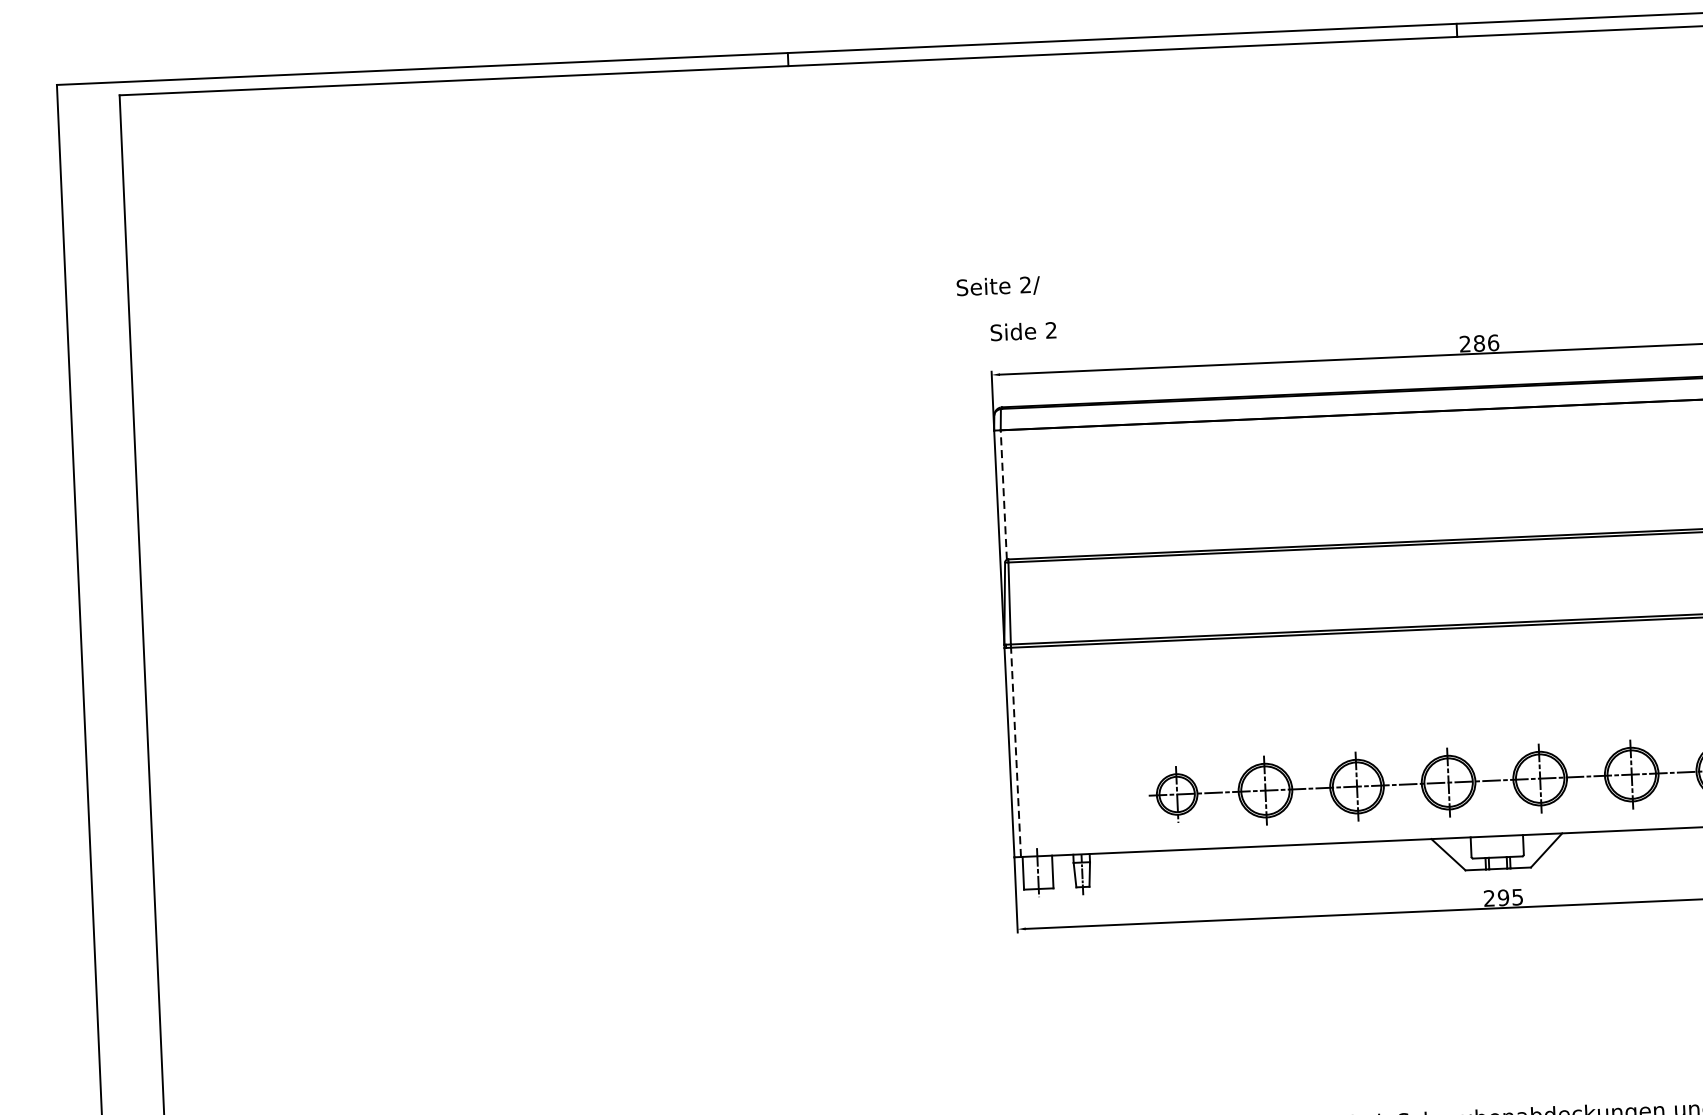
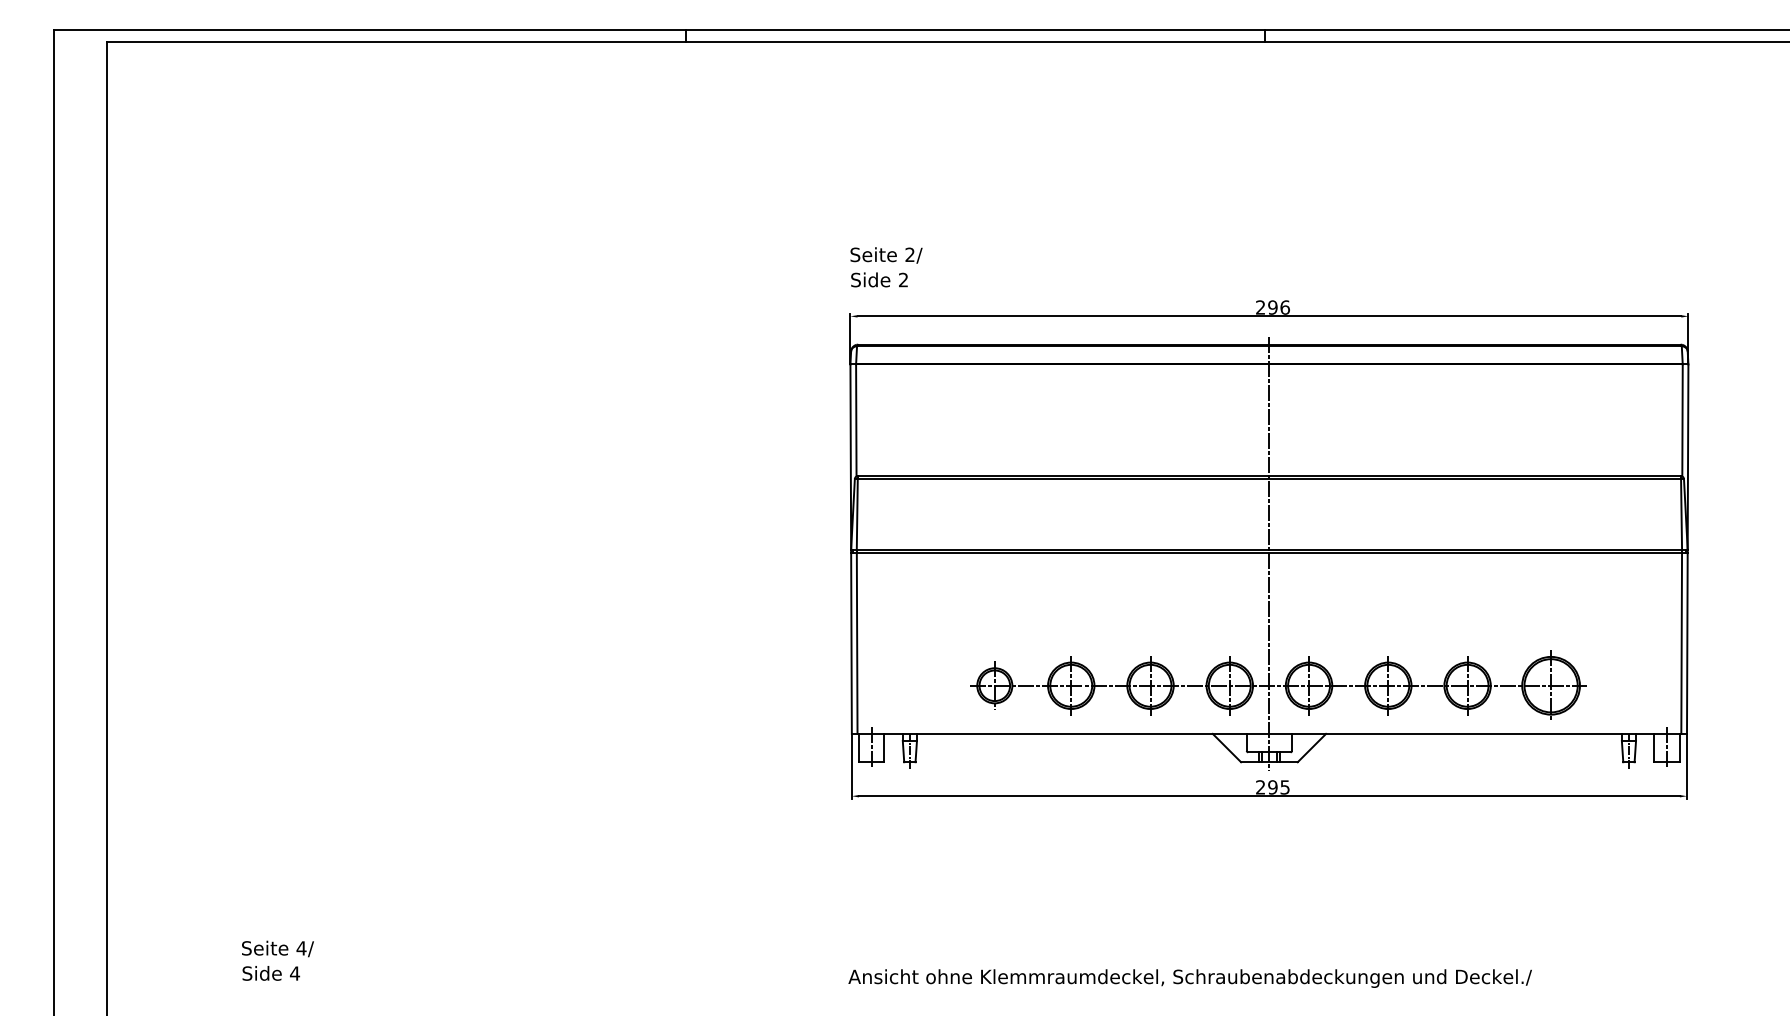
text: (998, 286) -> (886, 255), moved
text: (1478, 343) -> (1272, 307), 286 -> 296
line: (1004, 494) -> (856, 420), dashed -> solid
line: (1487, 627) -> (1269, 553), added
line: (1016, 752) -> (857, 643), dashed -> solid

